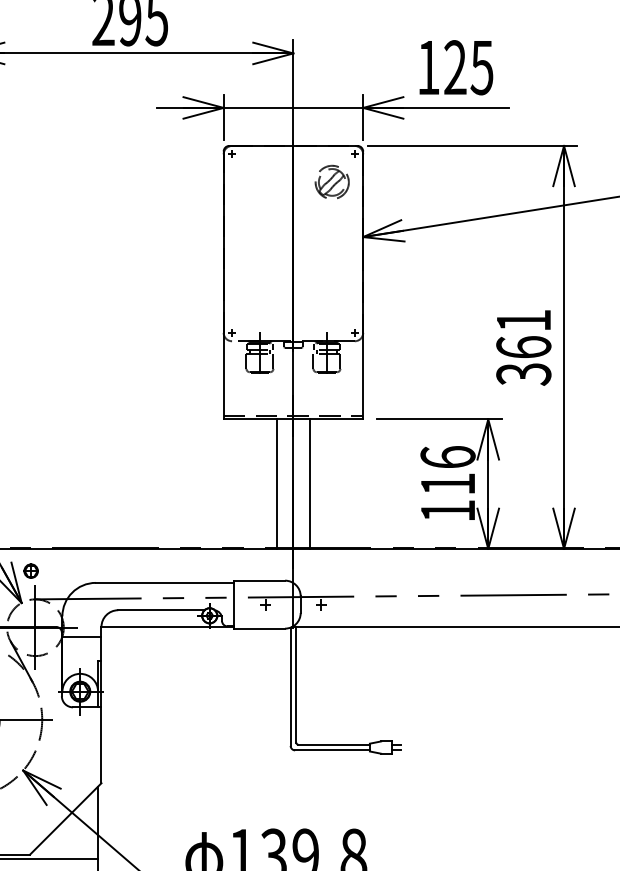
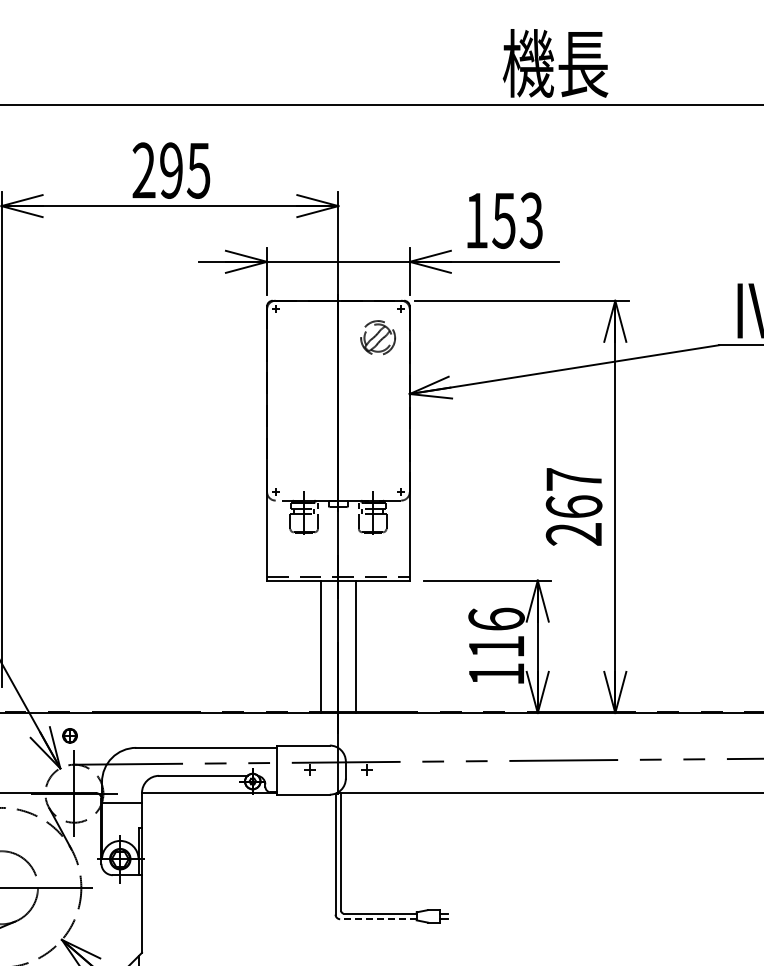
text: (468, 67) -> (517, 220), 125 -> 153
text: (524, 347) -> (574, 507), 361 -> 267
line: (331, 750) -> (377, 919), solid -> dashed

